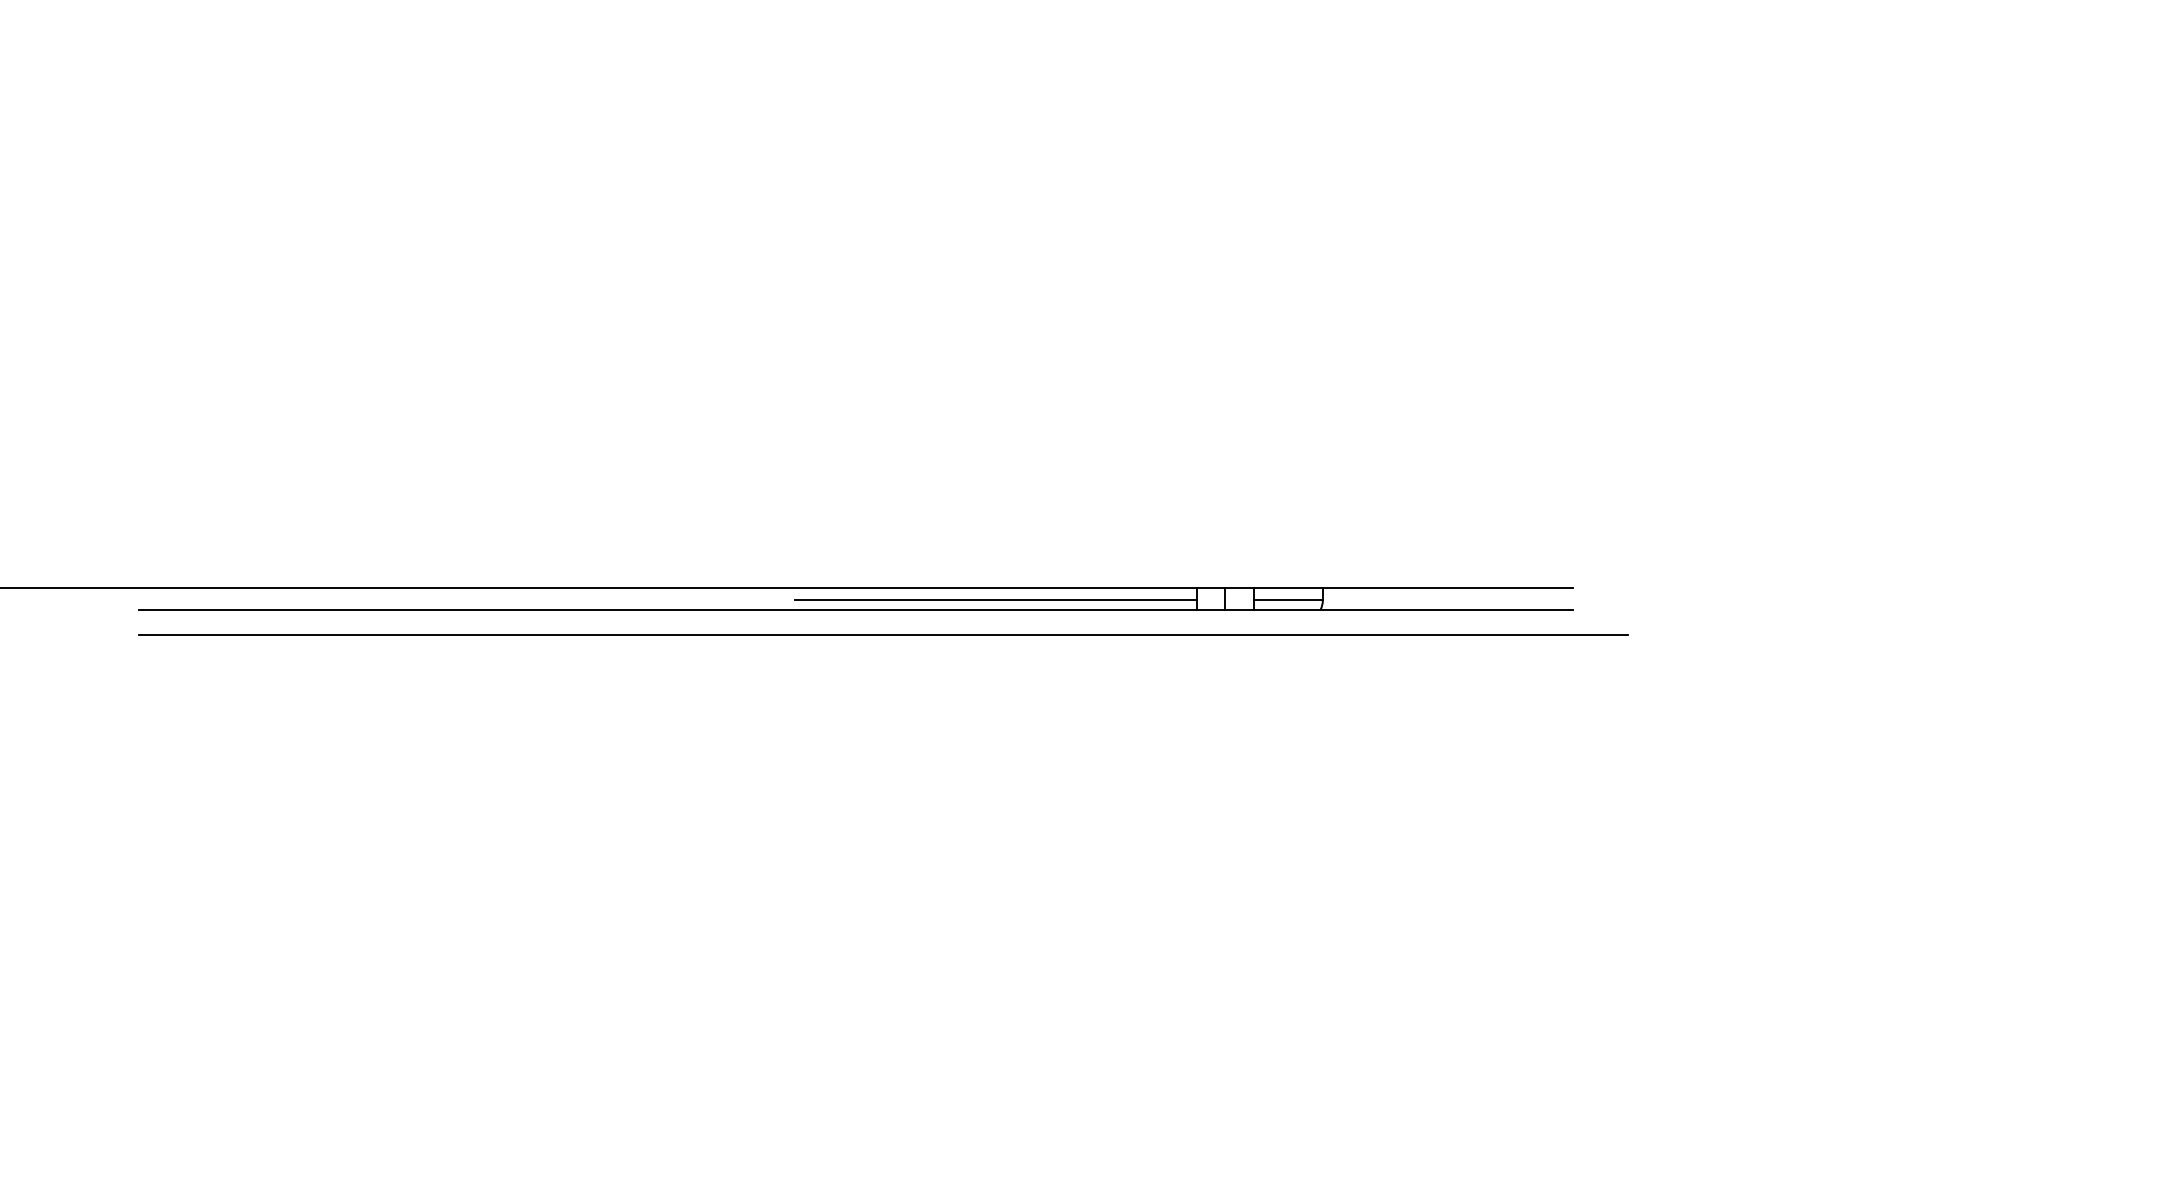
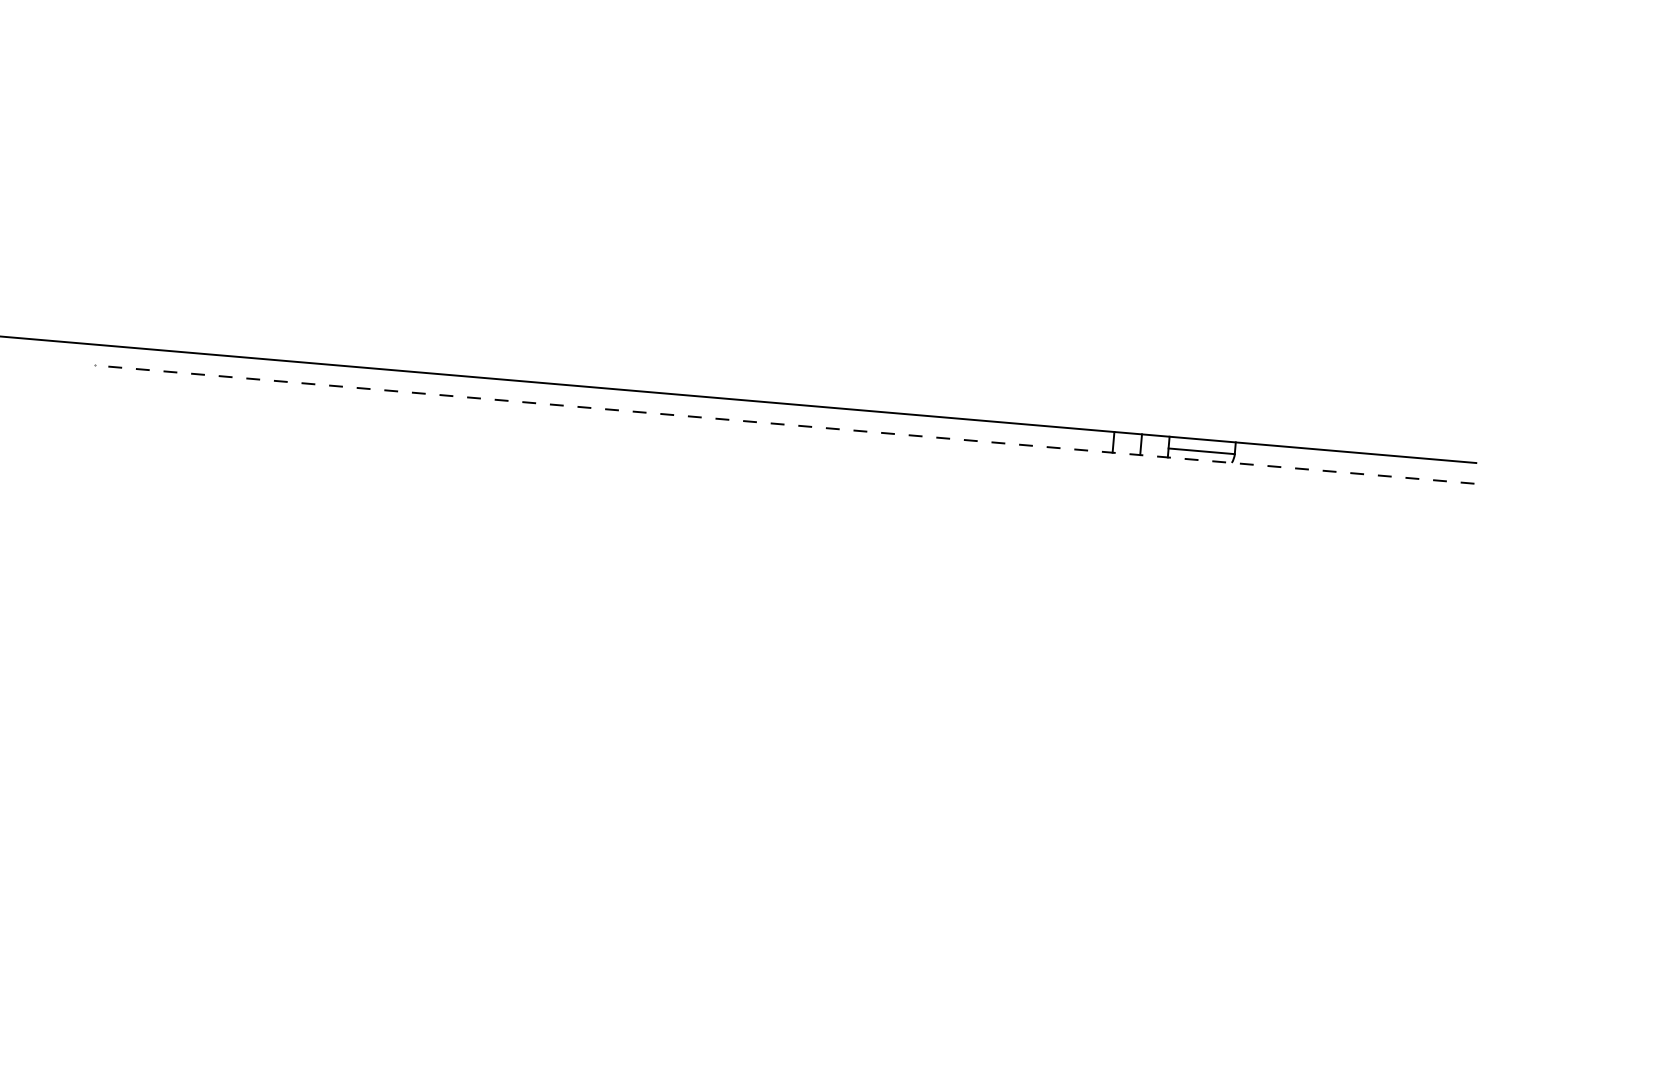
line: (995, 600) -> (919, 427), removed
line: (856, 609) -> (785, 424), solid -> dashed
line: (883, 635) -> (808, 451), removed

